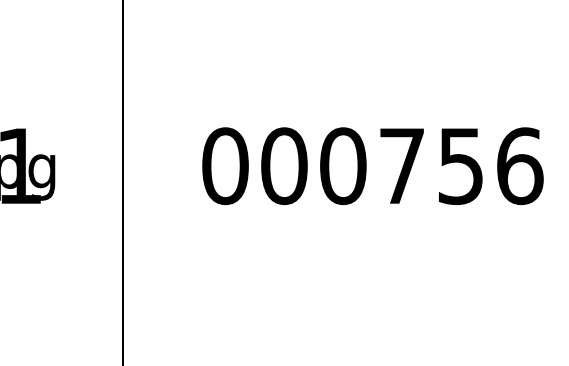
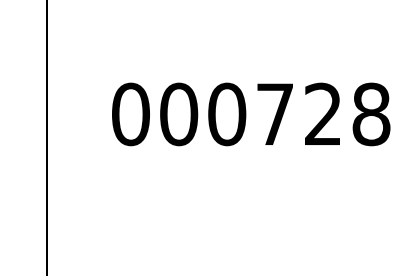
text: (490, 166) -> (347, 114), 000756 -> 000728

